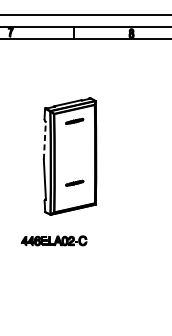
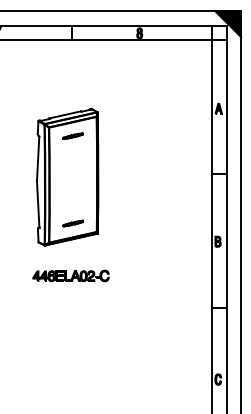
line: (45, 140) -> (38, 158), dashed -> solid
part: (75, 183) -> (73, 223), moved
part: (53, 240) -> (70, 275), moved

